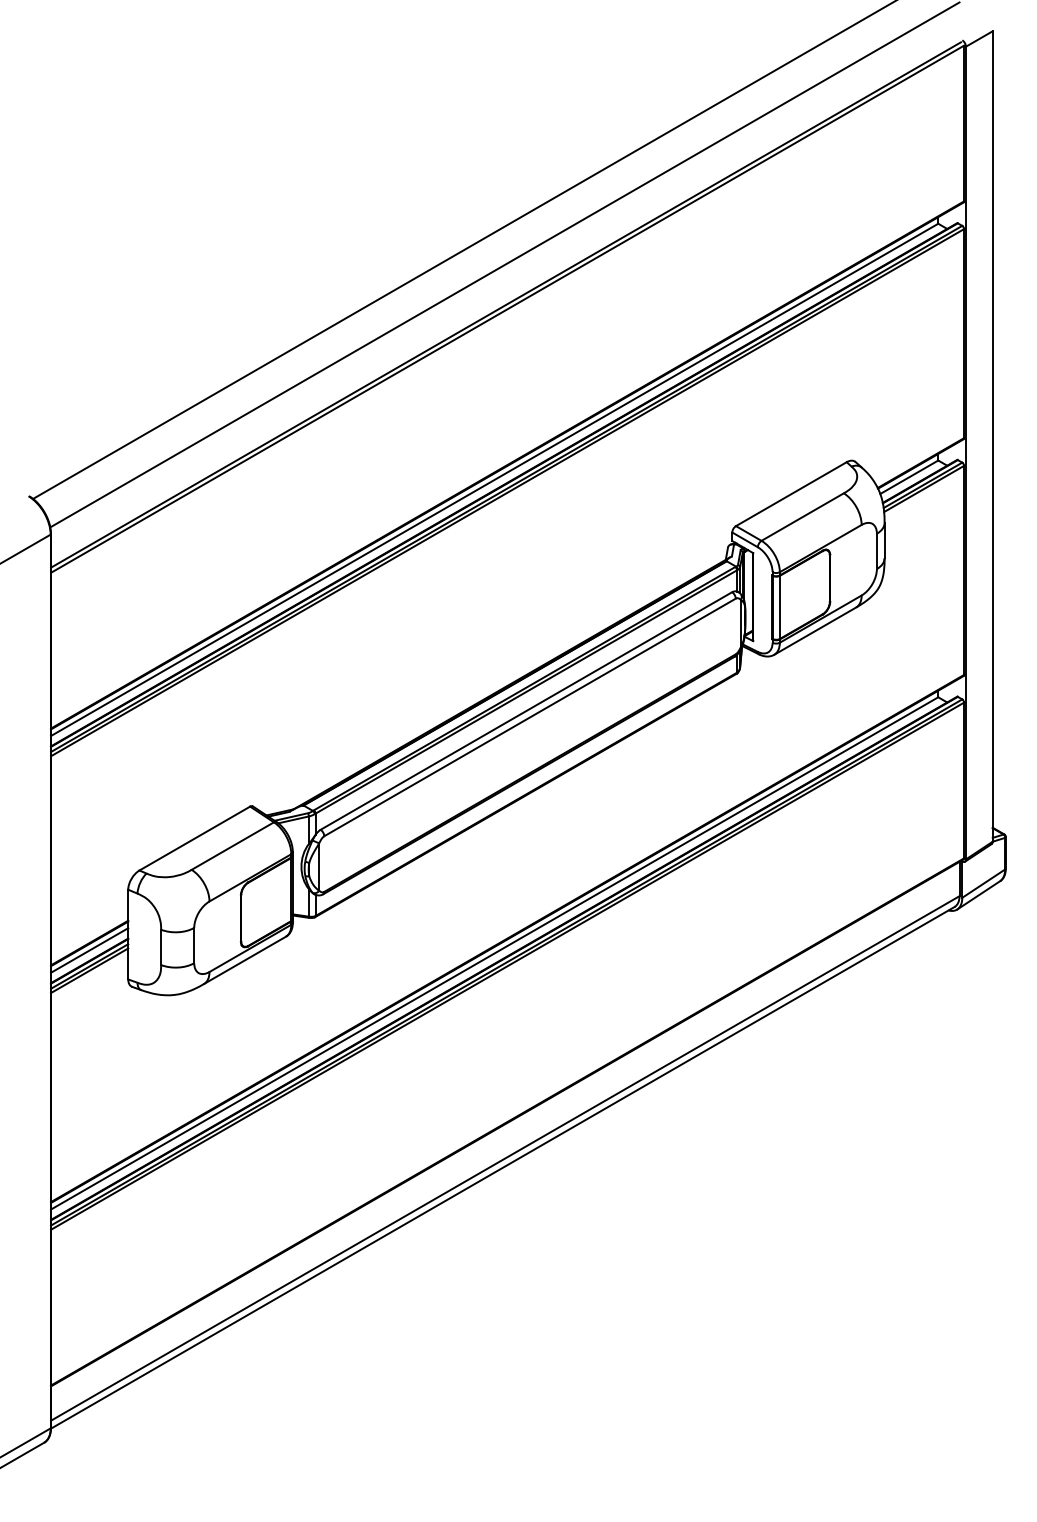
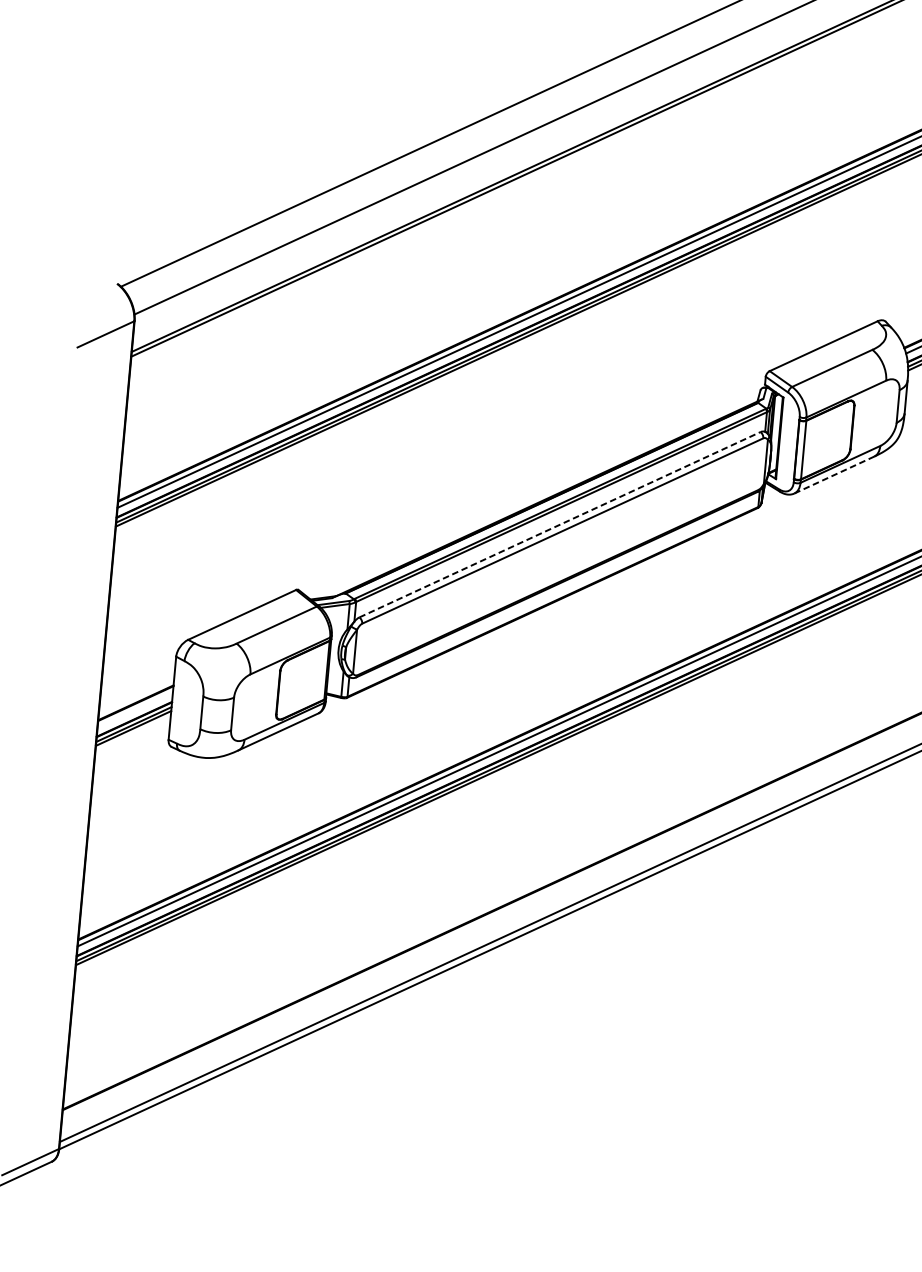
line: (815, 630) -> (834, 474), solid -> dashed
line: (526, 711) -> (560, 525), solid -> dashed
line: (89, 950) -> (135, 709), removed

